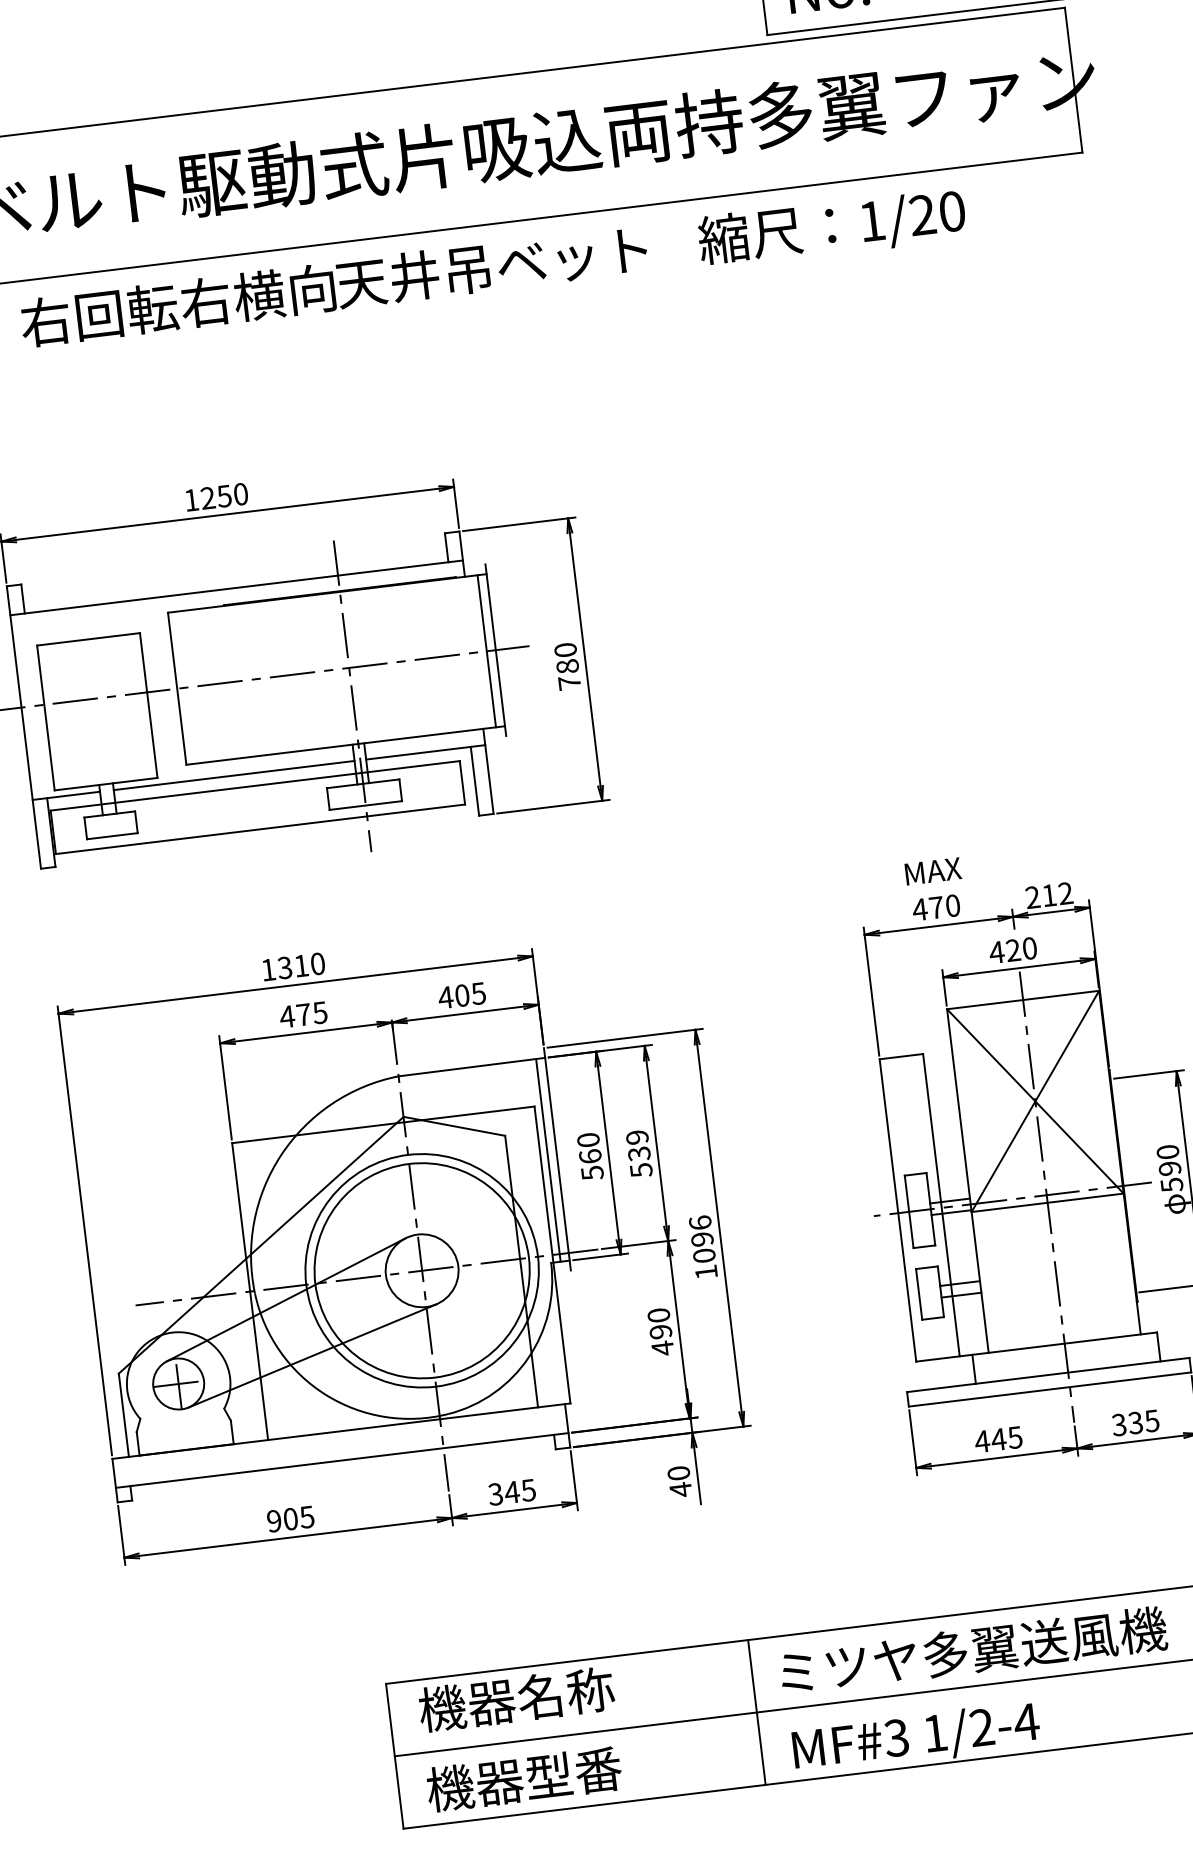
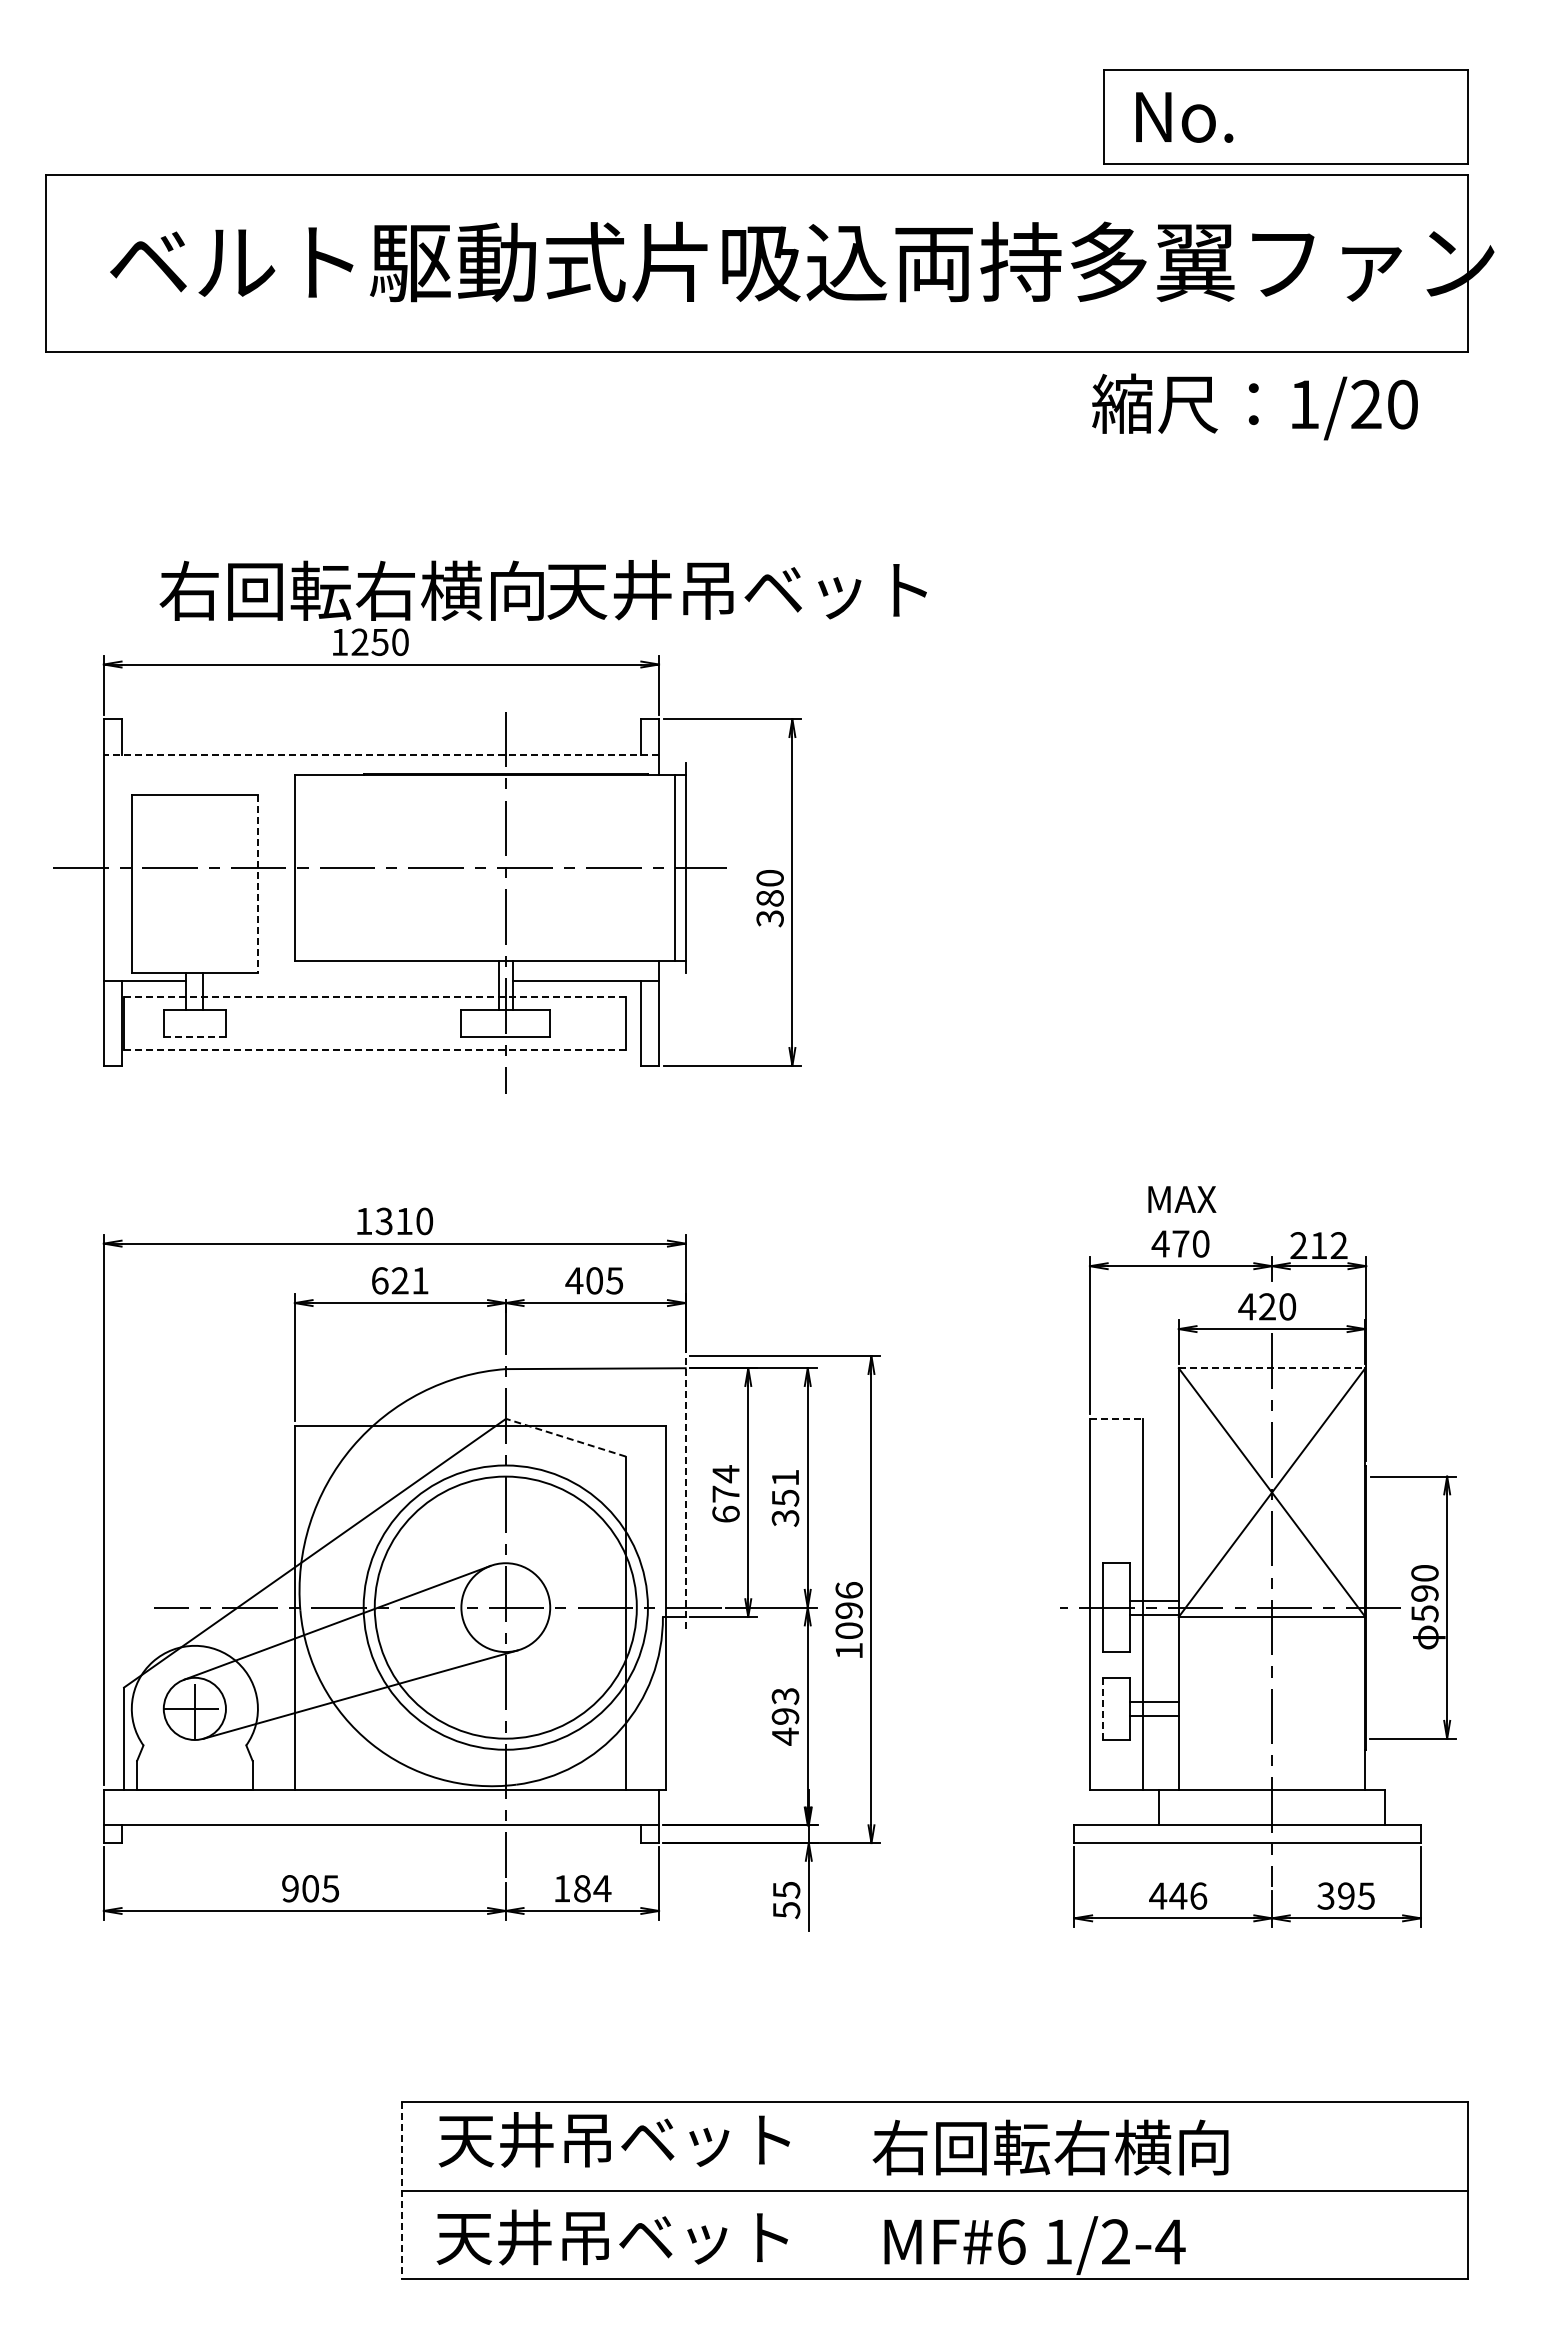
text: (831, 227) -> (1254, 406), moved
text: (333, 286) -> (542, 590), moved
line: (236, 587) -> (381, 754), solid -> dashed
text: (569, 683) -> (769, 918), 780 -> 380
line: (148, 705) -> (257, 884), solid -> dashed
line: (233, 775) -> (350, 981), removed
line: (255, 785) -> (375, 996), solid -> dashed
line: (260, 829) -> (375, 1050), solid -> dashed
line: (112, 835) -> (195, 1036), solid -> dashed
line: (1023, 1000) -> (1272, 1368), solid -> dashed
text: (303, 1014) -> (399, 1280), 475 -> 621
line: (901, 1056) -> (1116, 1418), solid -> dashed
line: (454, 1126) -> (565, 1437), solid -> dashed
text: (639, 1153) -> (785, 1497), 539 -> 351
text: (590, 1156) -> (725, 1494), 560 -> 674
line: (557, 1159) -> (685, 1492), solid -> dashed
line: (548, 1160) -> (674, 1492), removed
line: (919, 1294) -> (1103, 1709), solid -> dashed
text: (658, 1315) -> (785, 1696), 490 -> 493
text: (1135, 1422) -> (1345, 1895), 335 -> 395
text: (1015, 1437) -> (1198, 1895), 445 -> 446
text: (679, 1481) -> (786, 1900), 40 -> 55
text: (512, 1492) -> (582, 1888), 345 -> 184
text: (969, 1651) -> (1112, 2147), ミツヤ多翼送風機 -> 右回転右横向
text: (562, 1693) -> (613, 2139), 機器名称 -> 天井吊ベット
line: (756, 1712) -> (845, 2190), removed
text: (896, 1737) -> (1010, 2241), MF#3 -> MF#6
line: (394, 1756) -> (401, 2190), solid -> dashed
text: (570, 1773) -> (611, 2237), 機器型番 -> 天井吊ベット

